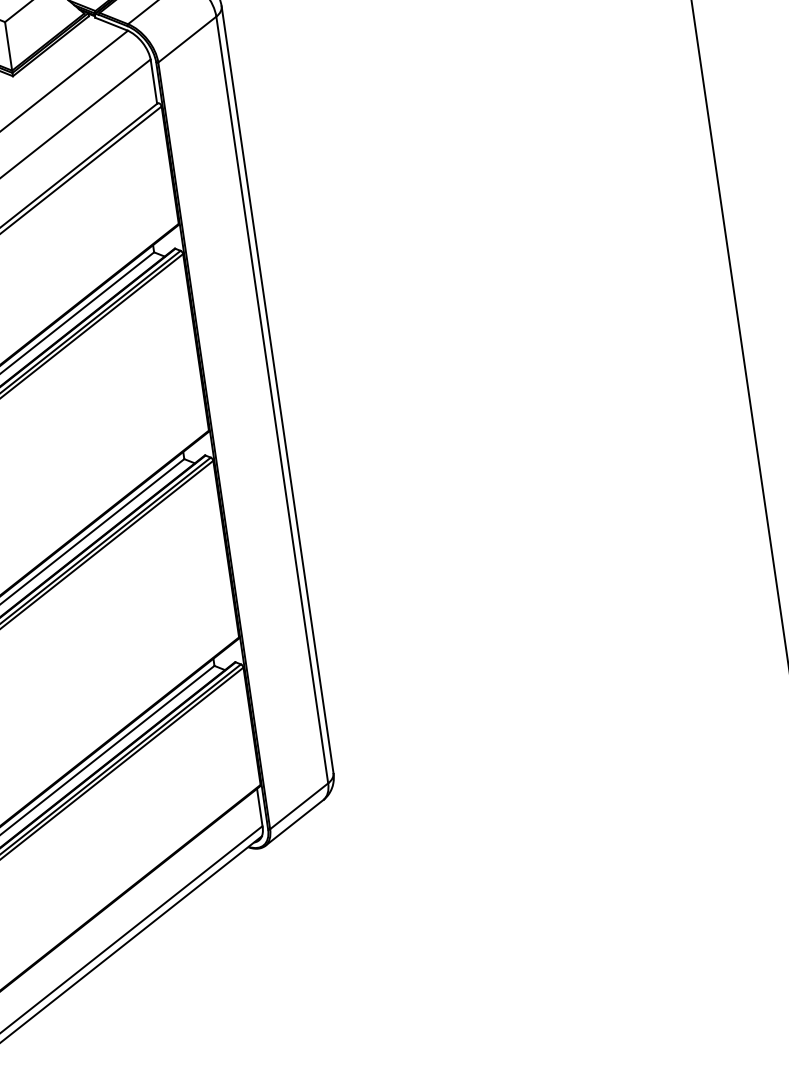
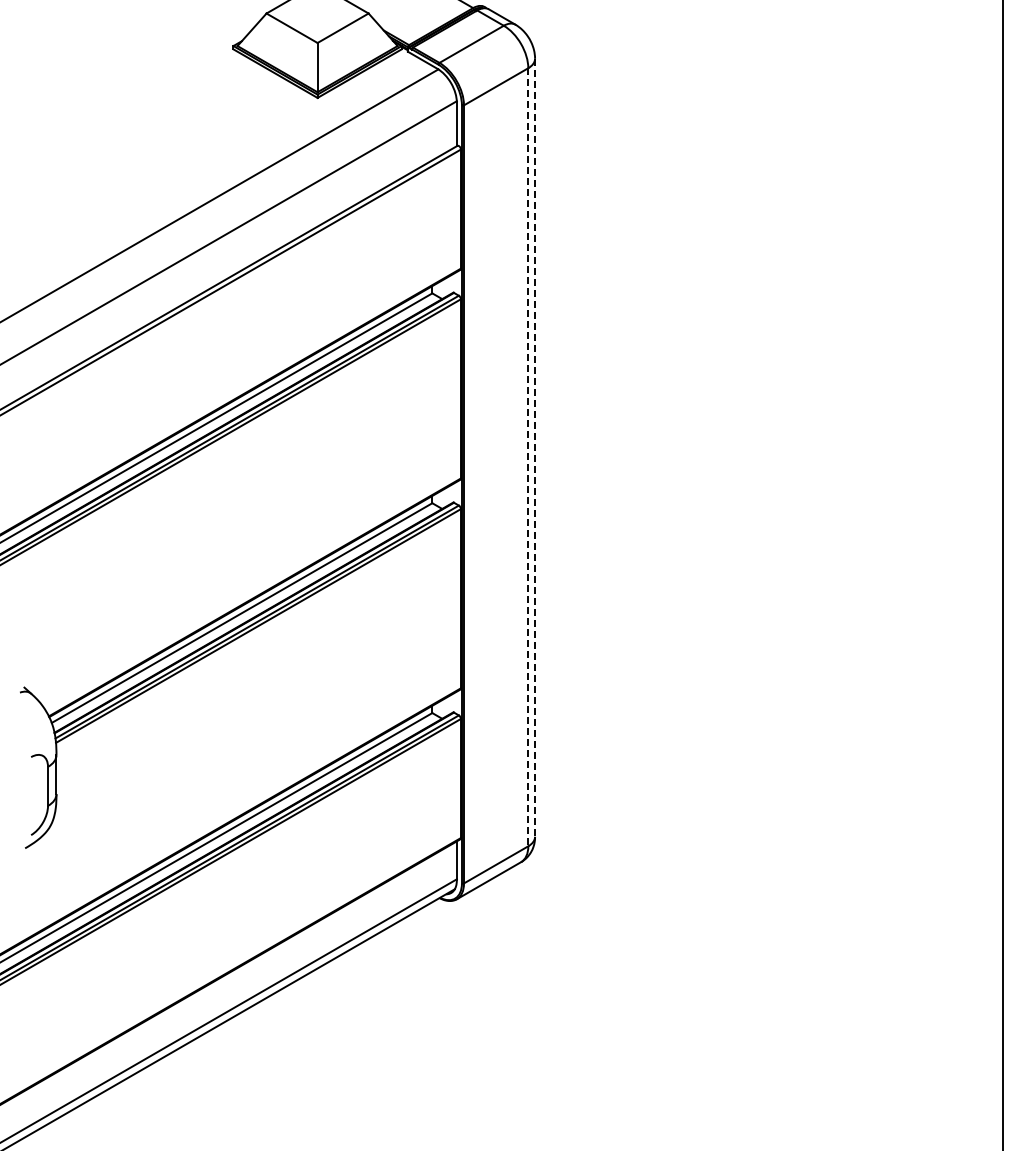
line: (278, 390) -> (535, 448), solid -> dashed
line: (272, 400) -> (528, 457), solid -> dashed

